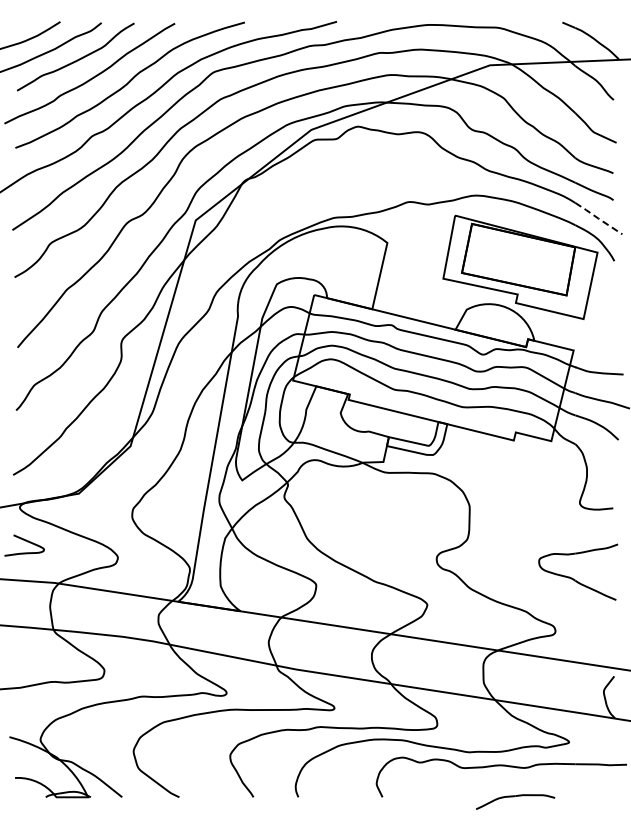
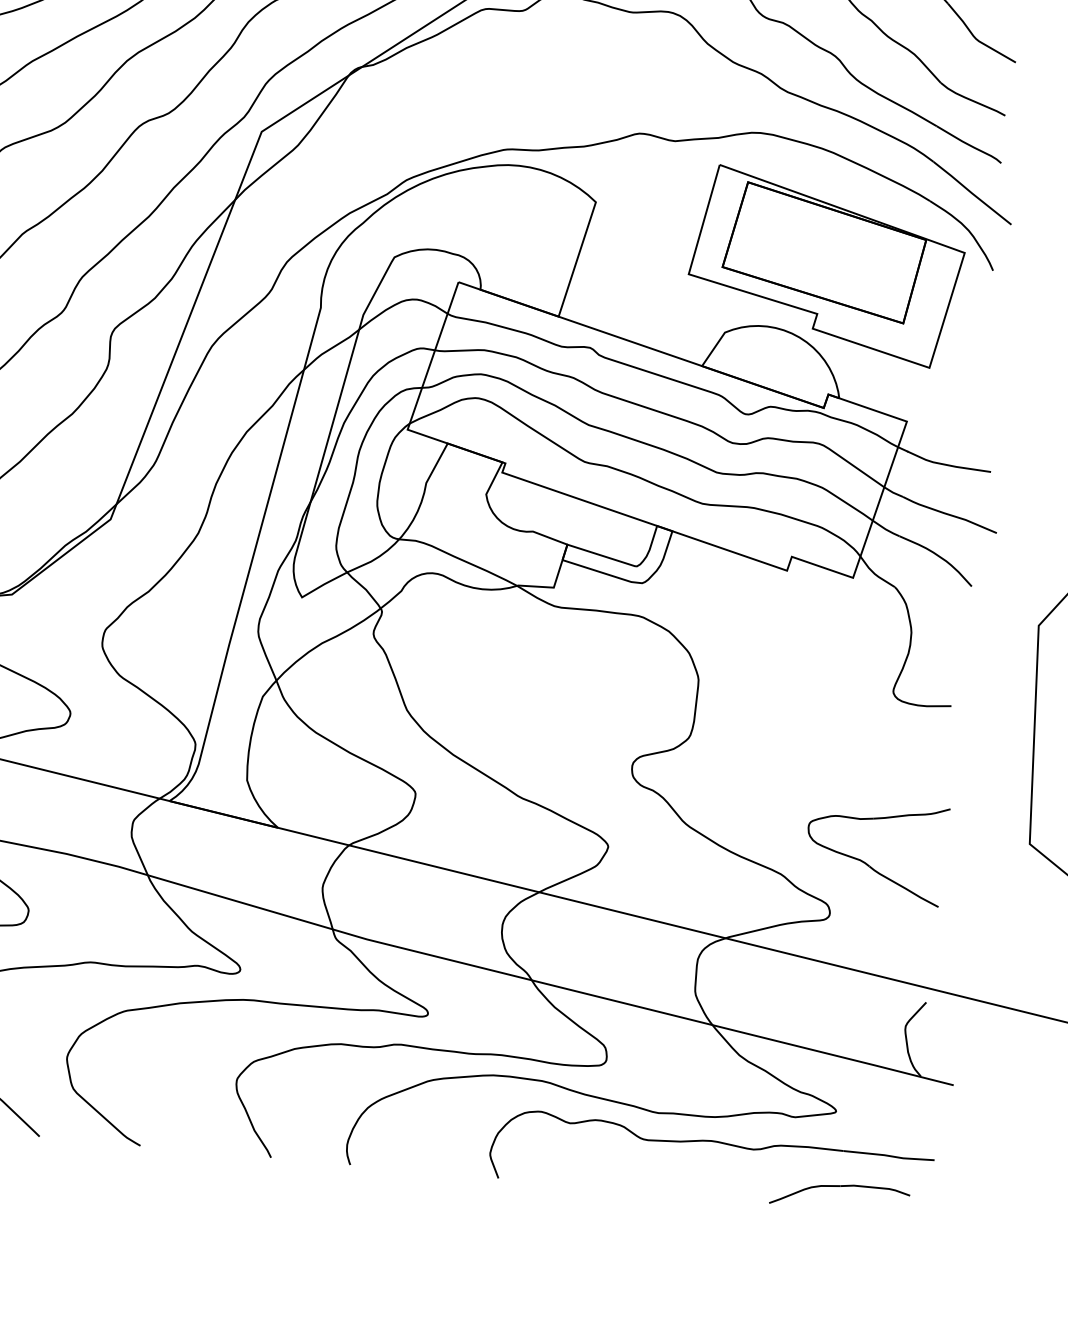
line: (598, 218) -> (971, 192), dashed -> solid
part: (572, 577) -> (864, 860), moved
part: (515, 801) -> (839, 1195), moved

